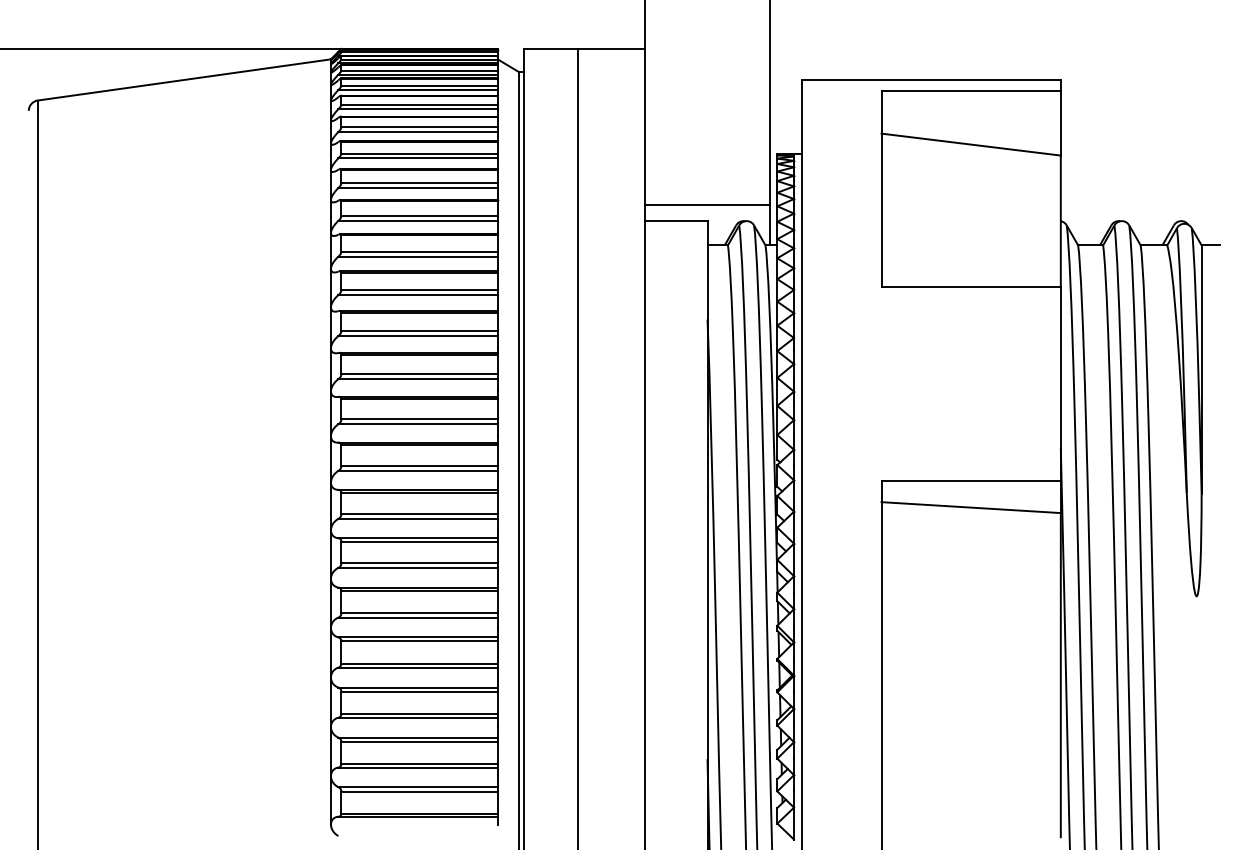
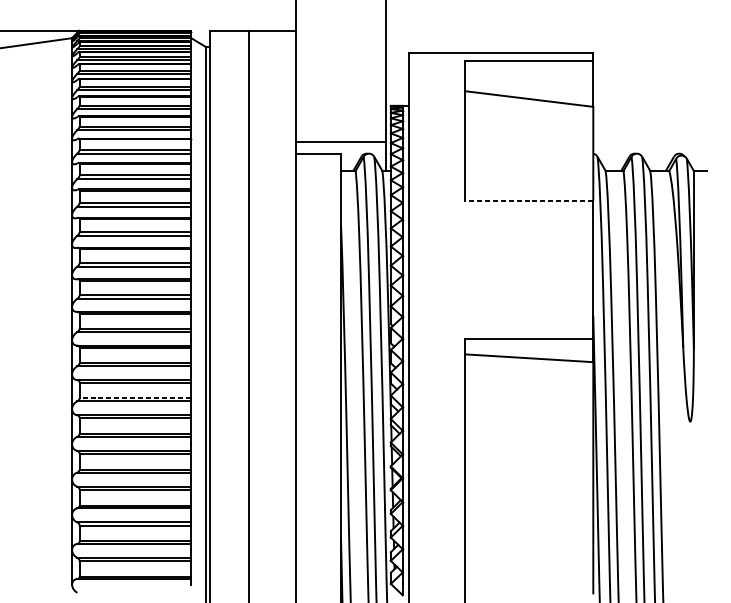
line: (971, 286) -> (529, 200), solid -> dashed
line: (419, 563) -> (135, 398), solid -> dashed

